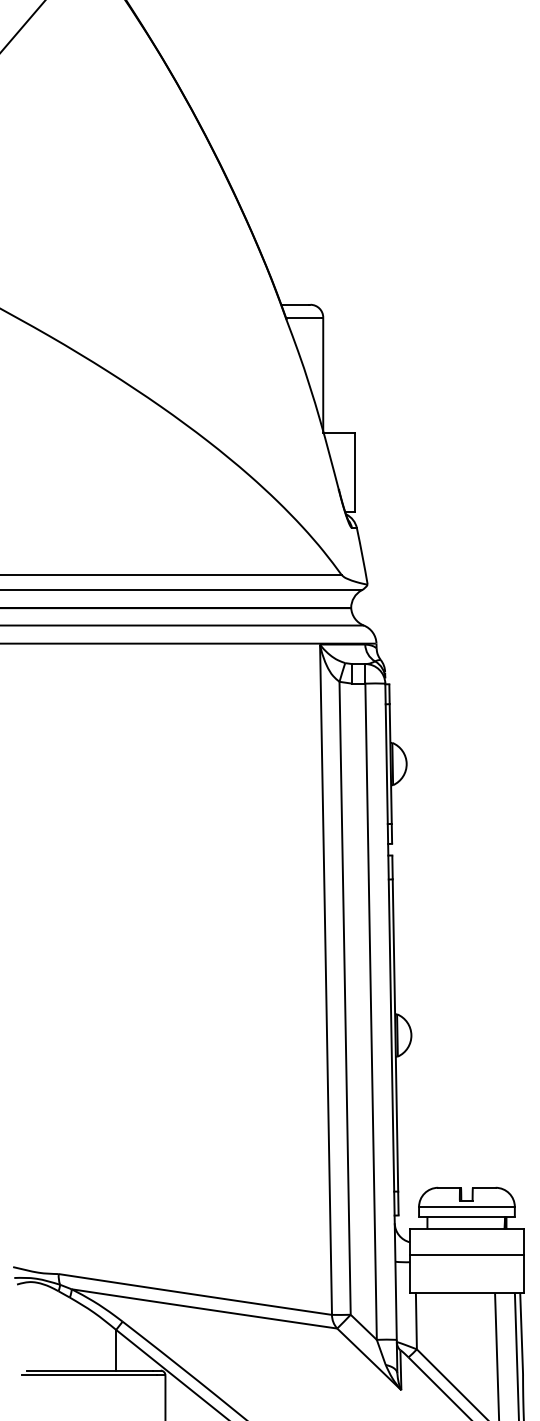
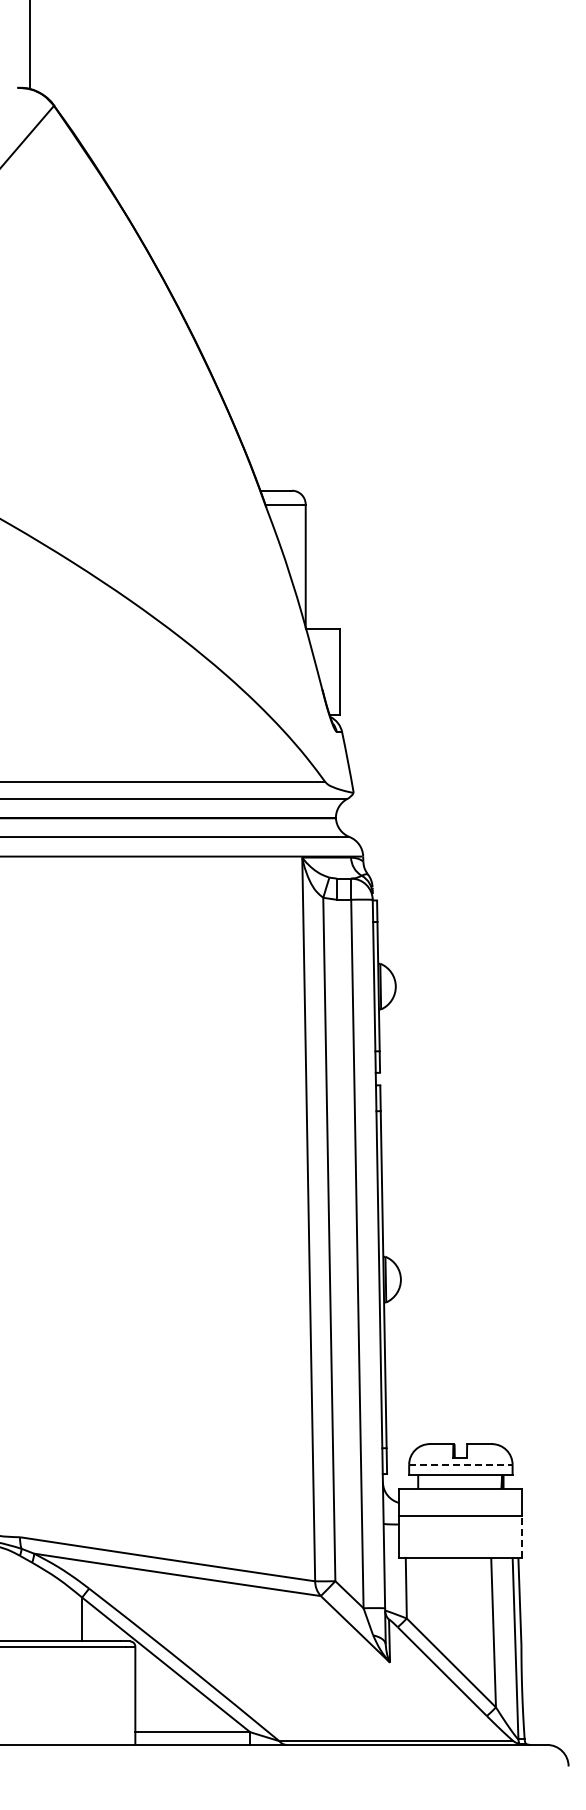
line: (466, 1206) -> (460, 1464), solid -> dashed
line: (524, 1274) -> (522, 1537), solid -> dashed

